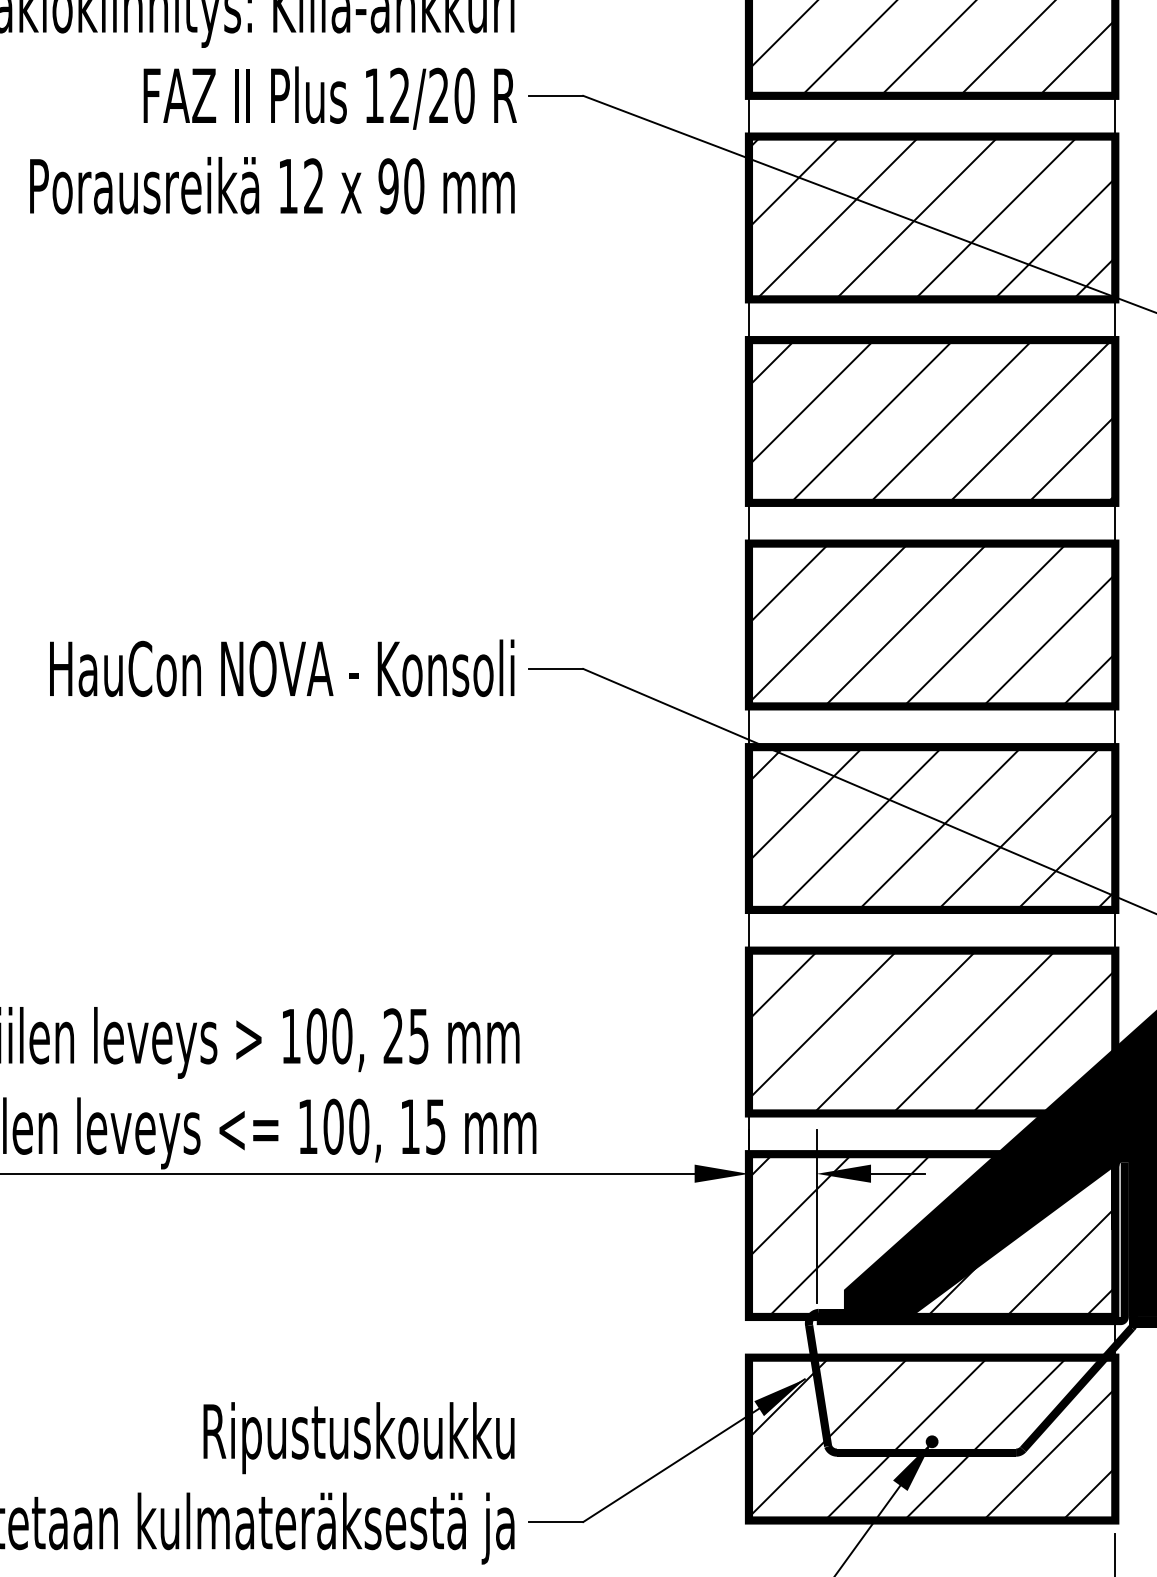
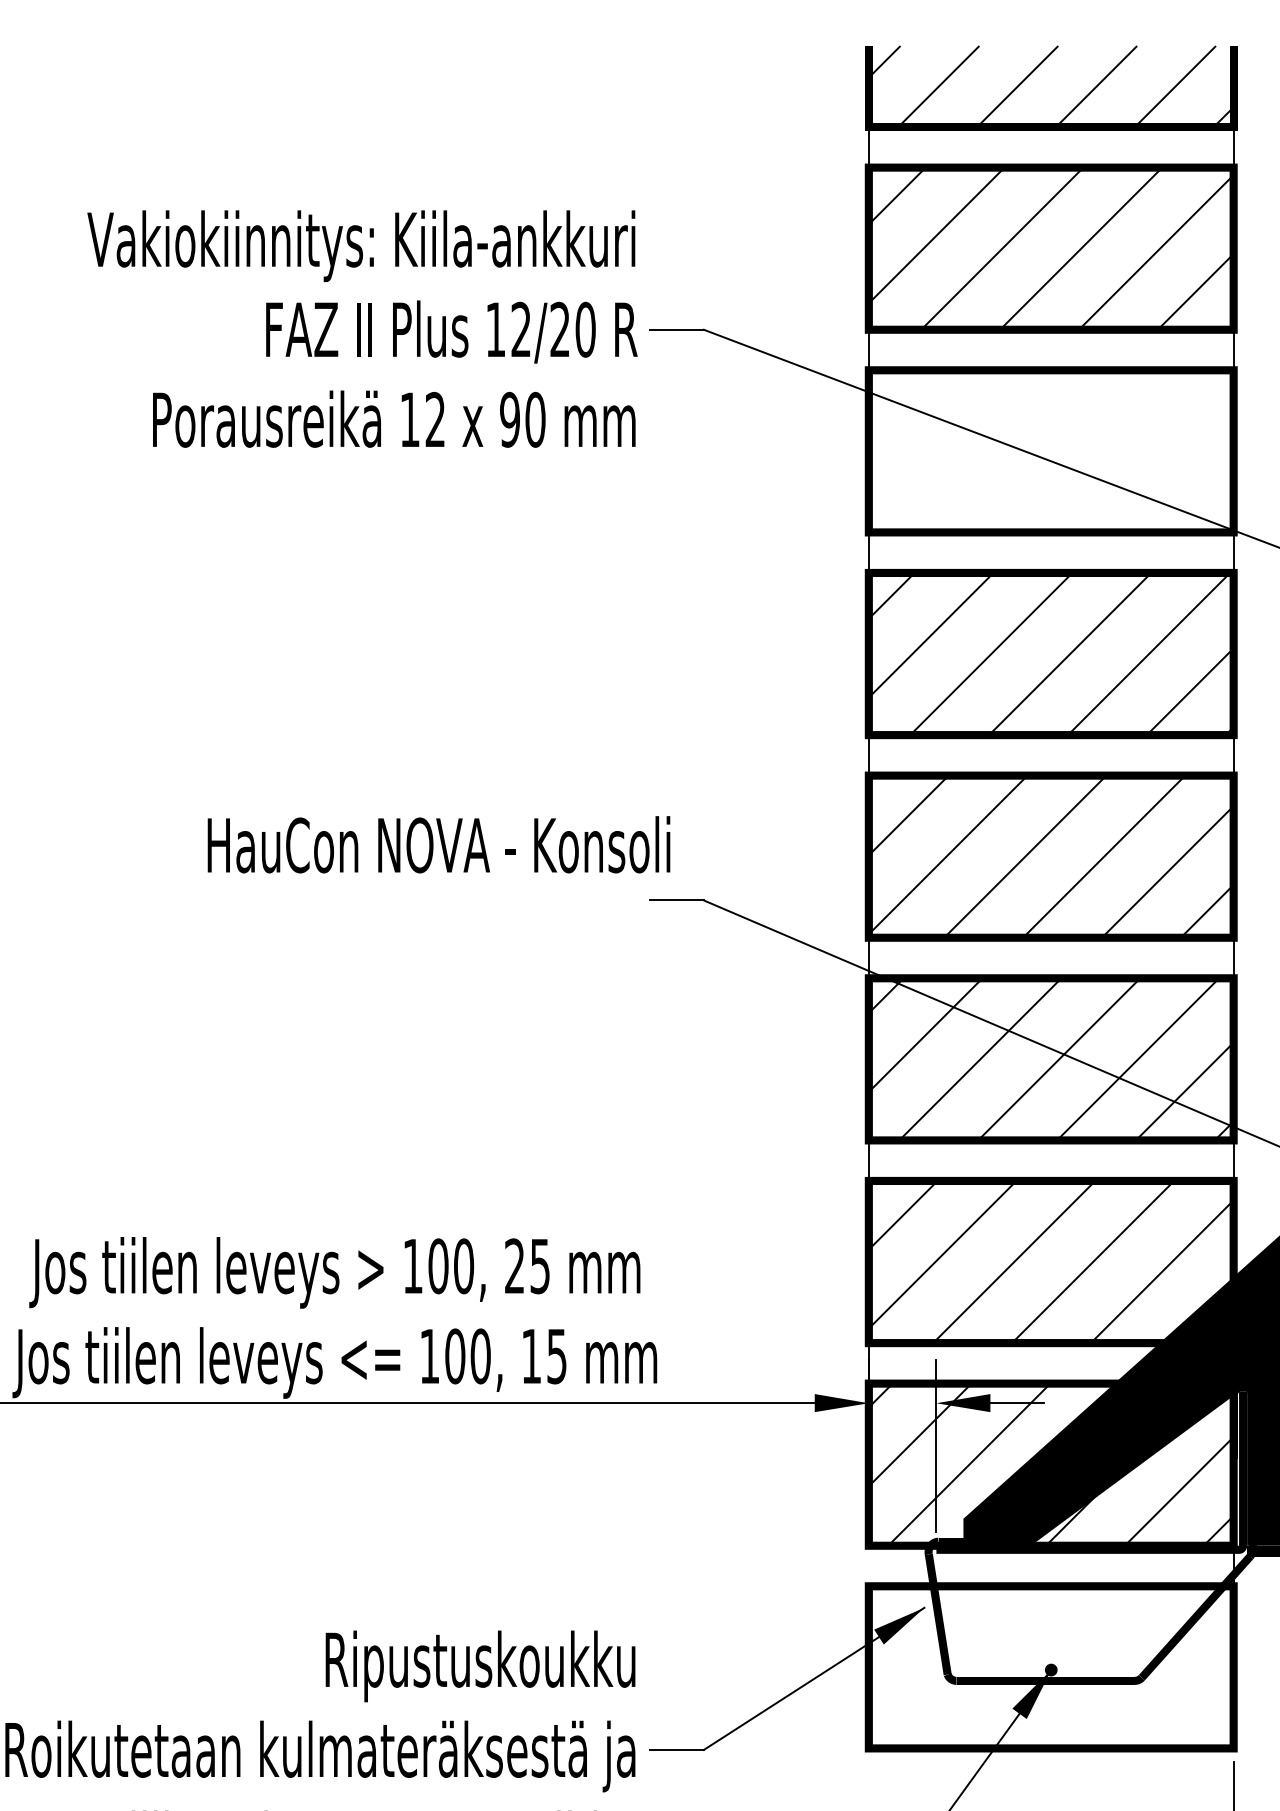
hatch: (931, 218) -> (1050, 451), removed
text: (281, 667) -> (438, 844), moved
hatch: (931, 1439) -> (1050, 1667), removed

